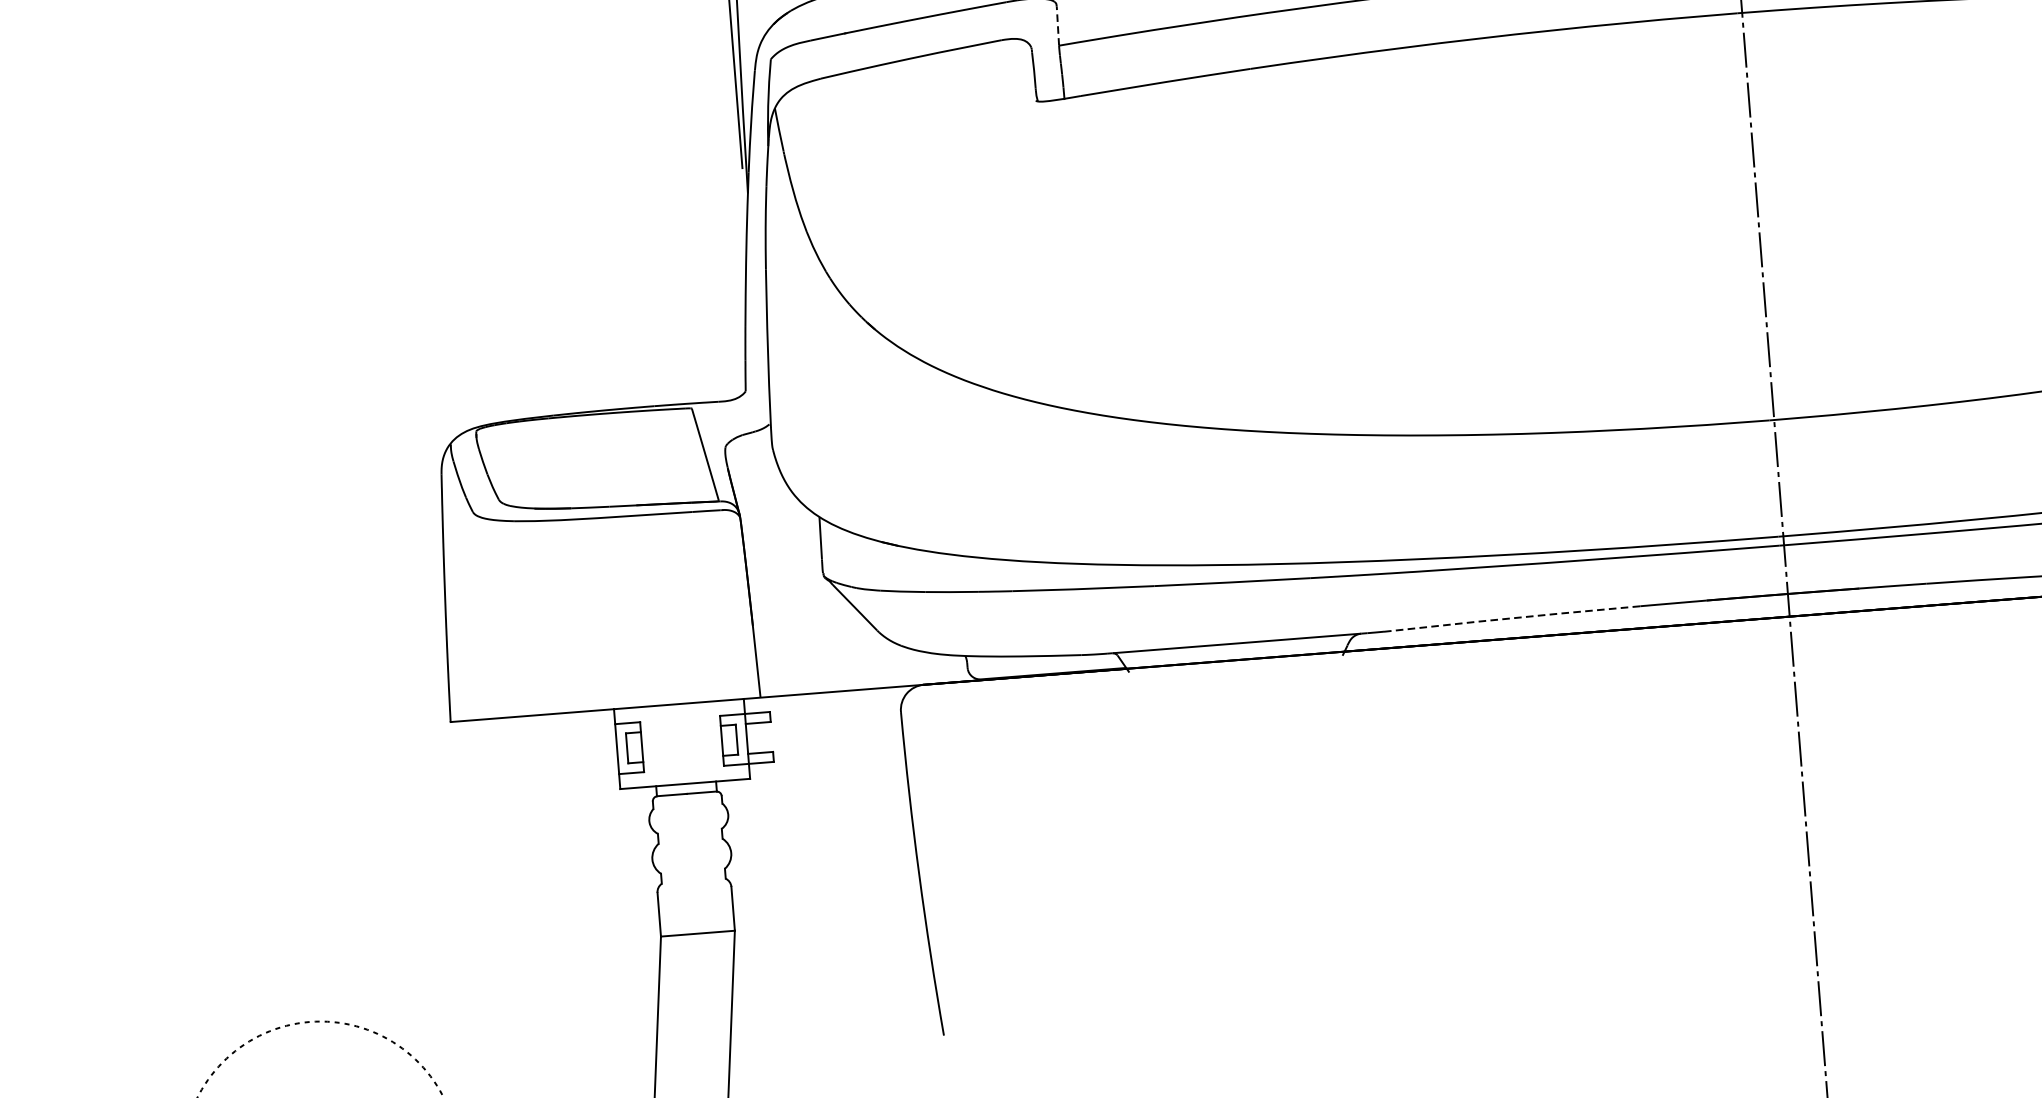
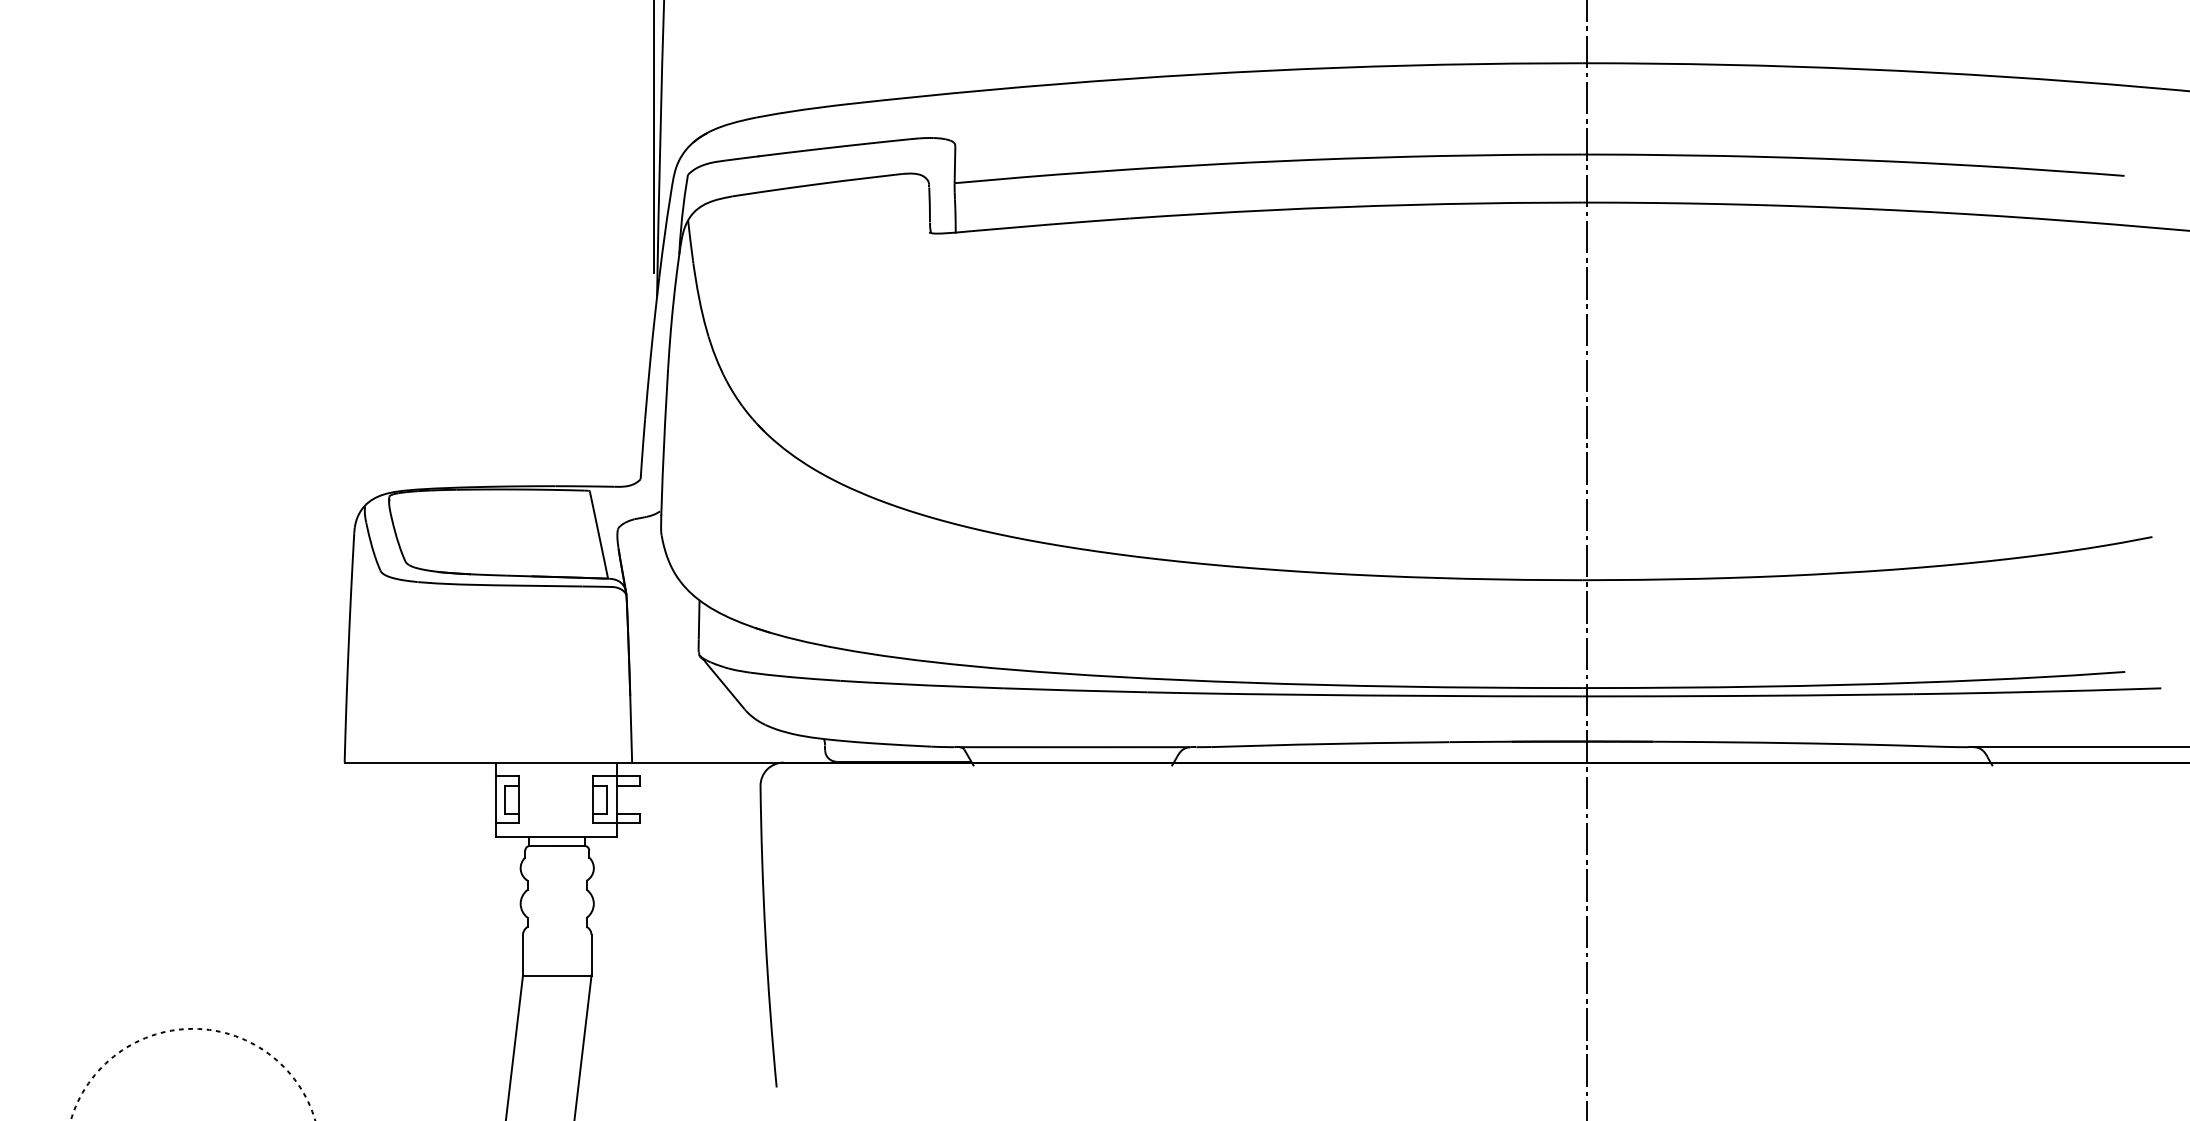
line: (1058, 25) -> (955, 164), dashed -> solid
line: (1511, 617) -> (1330, 743), dashed -> solid

